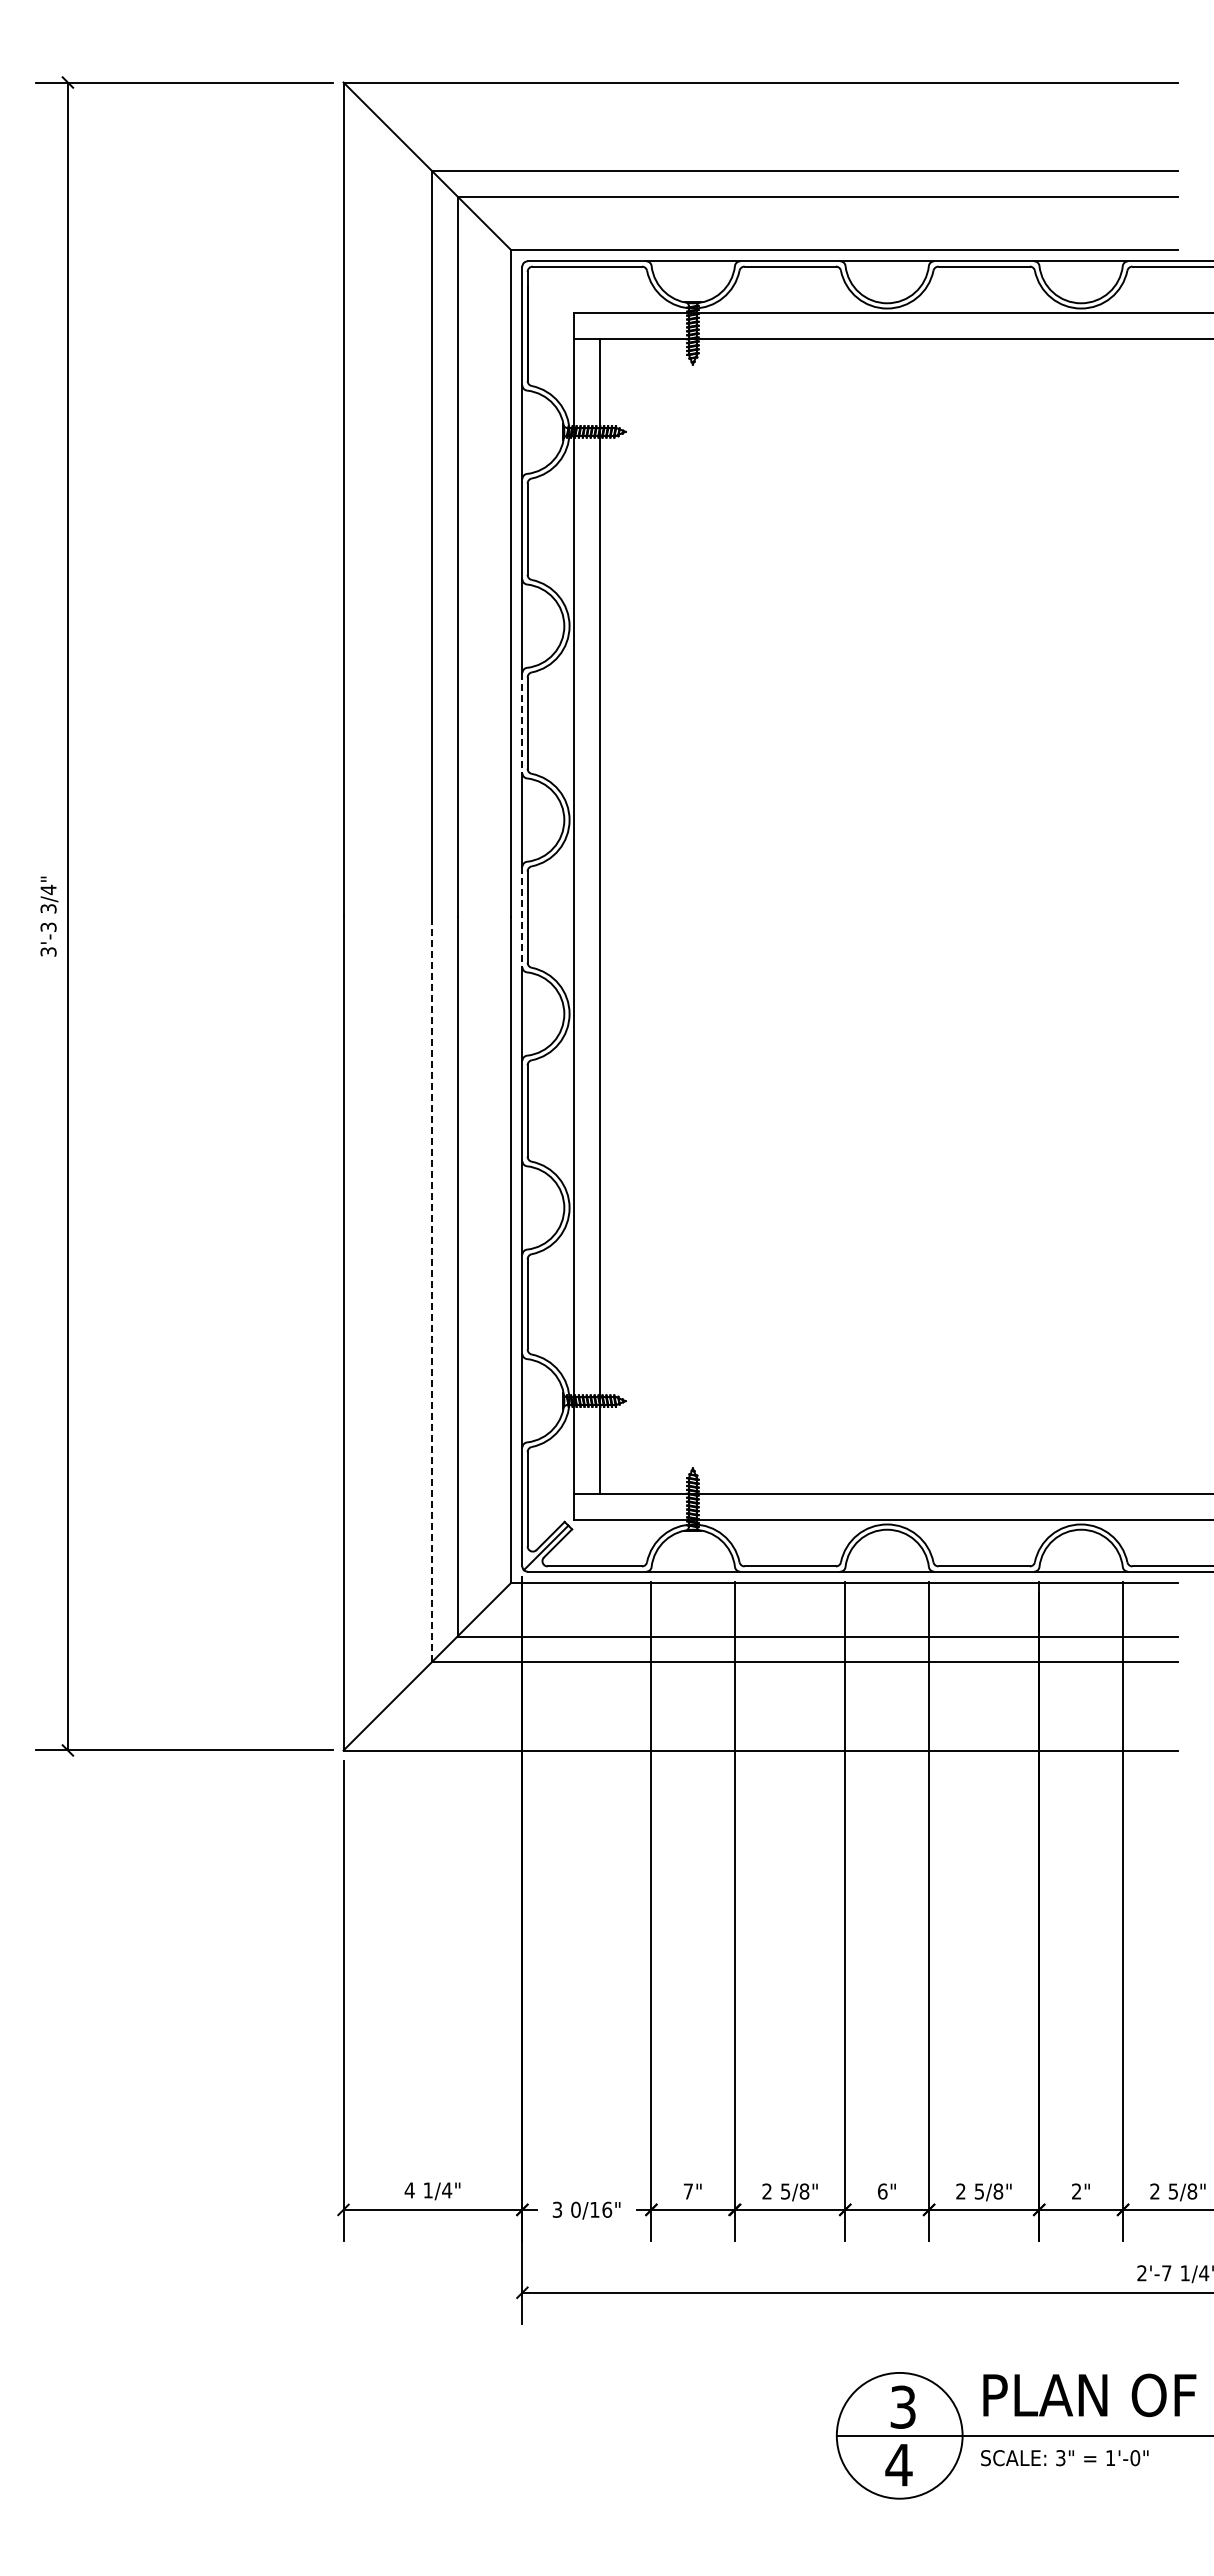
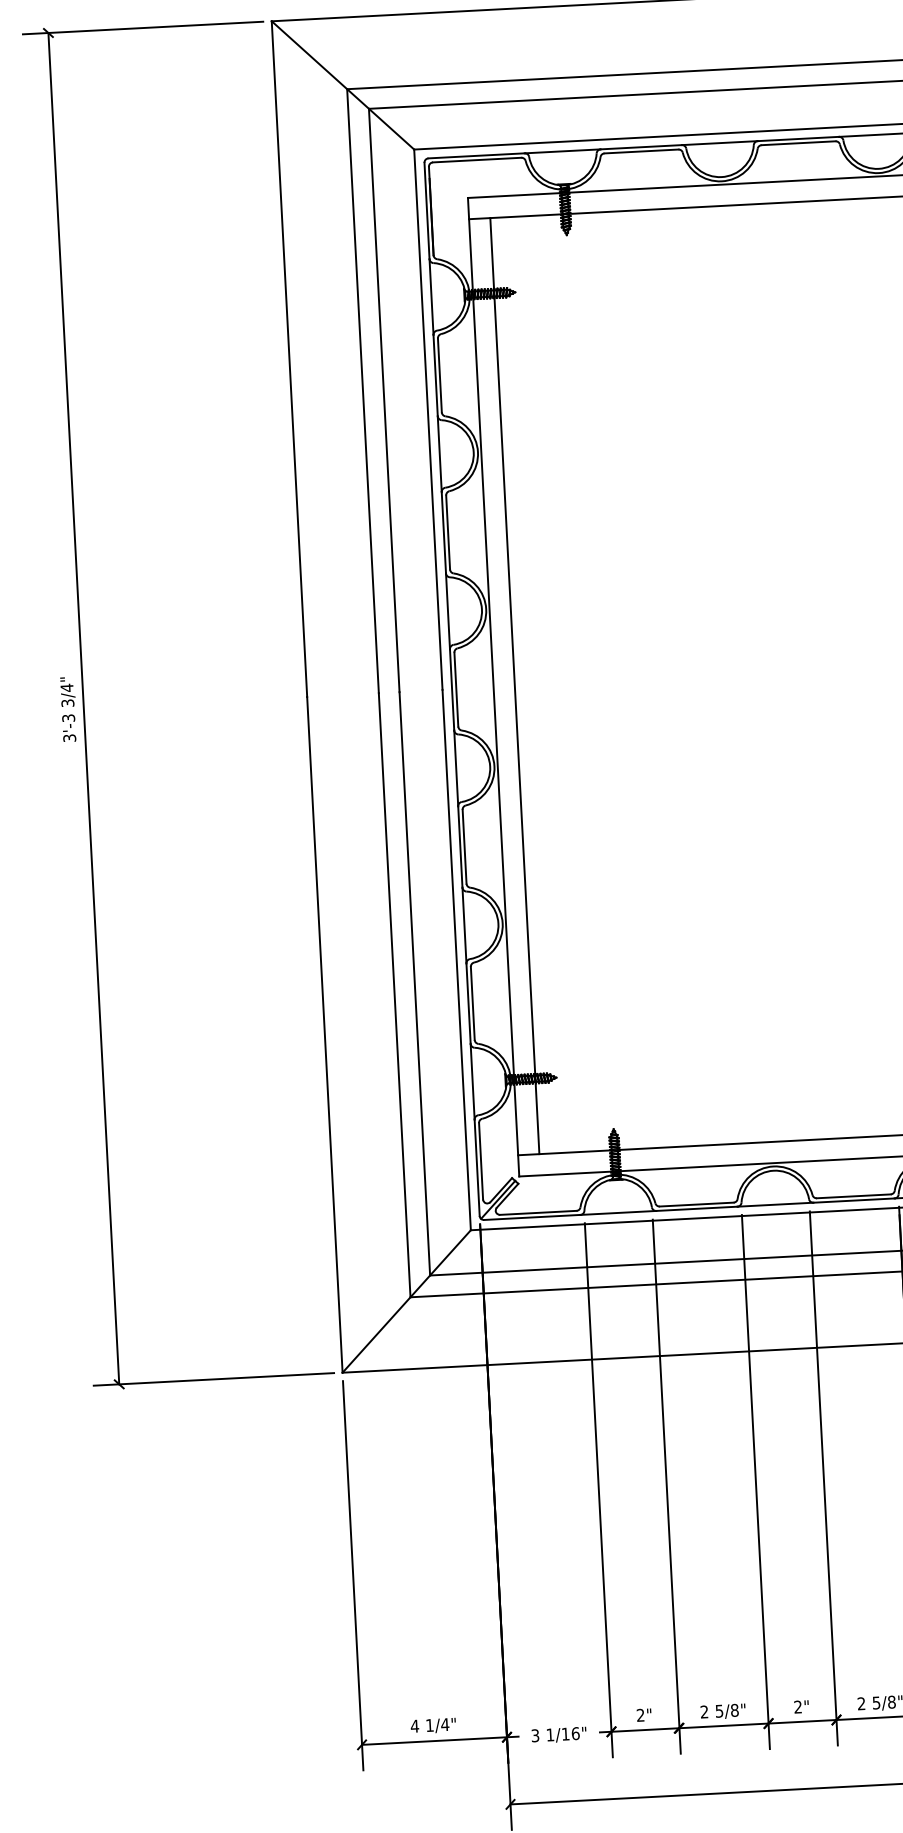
line: (522, 723) -> (443, 533), dashed -> solid
line: (522, 917) -> (452, 690), dashed -> solid
line: (431, 1289) -> (394, 995), dashed -> solid
text: (687, 2191) -> (639, 1715), 7" -> 2"
text: (882, 2191) -> (797, 1707), 6" -> 2"
text: (575, 2209) -> (550, 1734), 0/16" -> 1/16"

